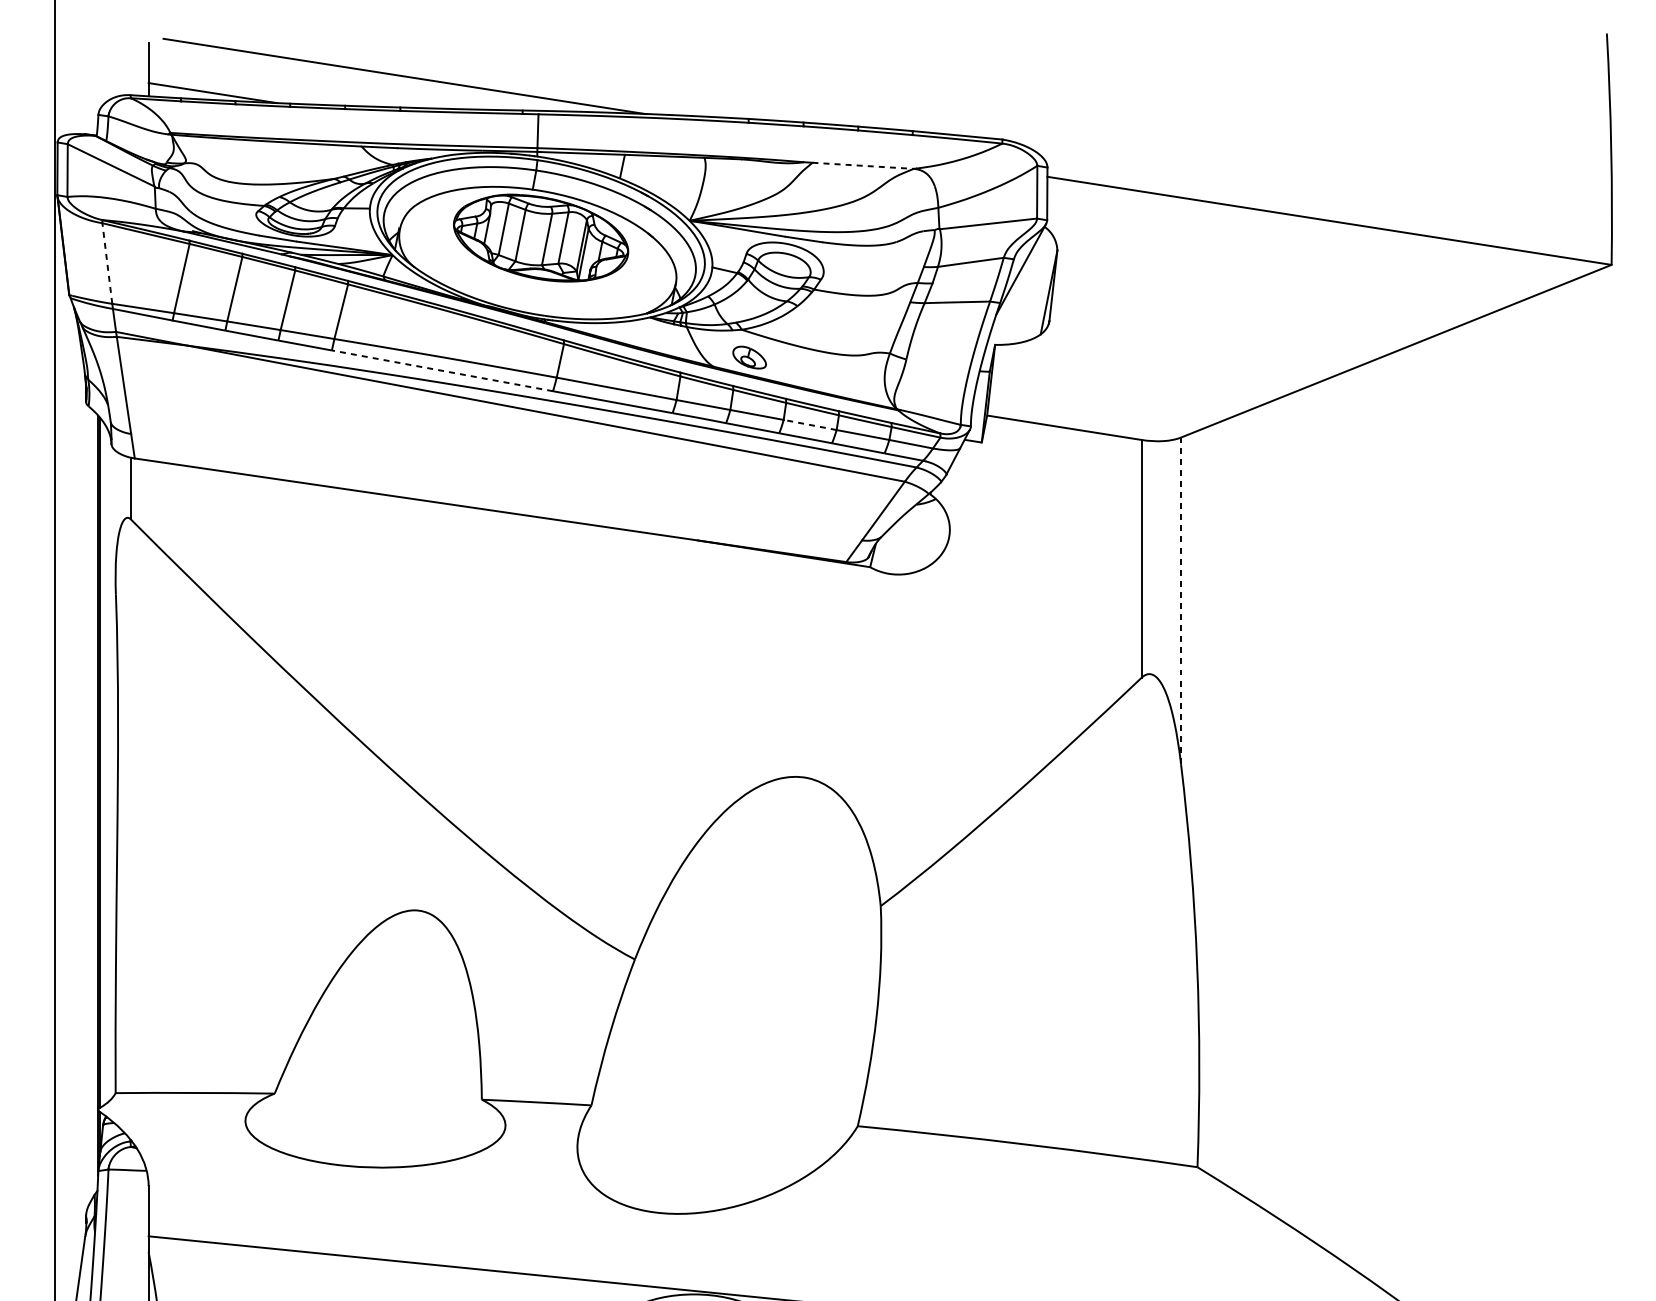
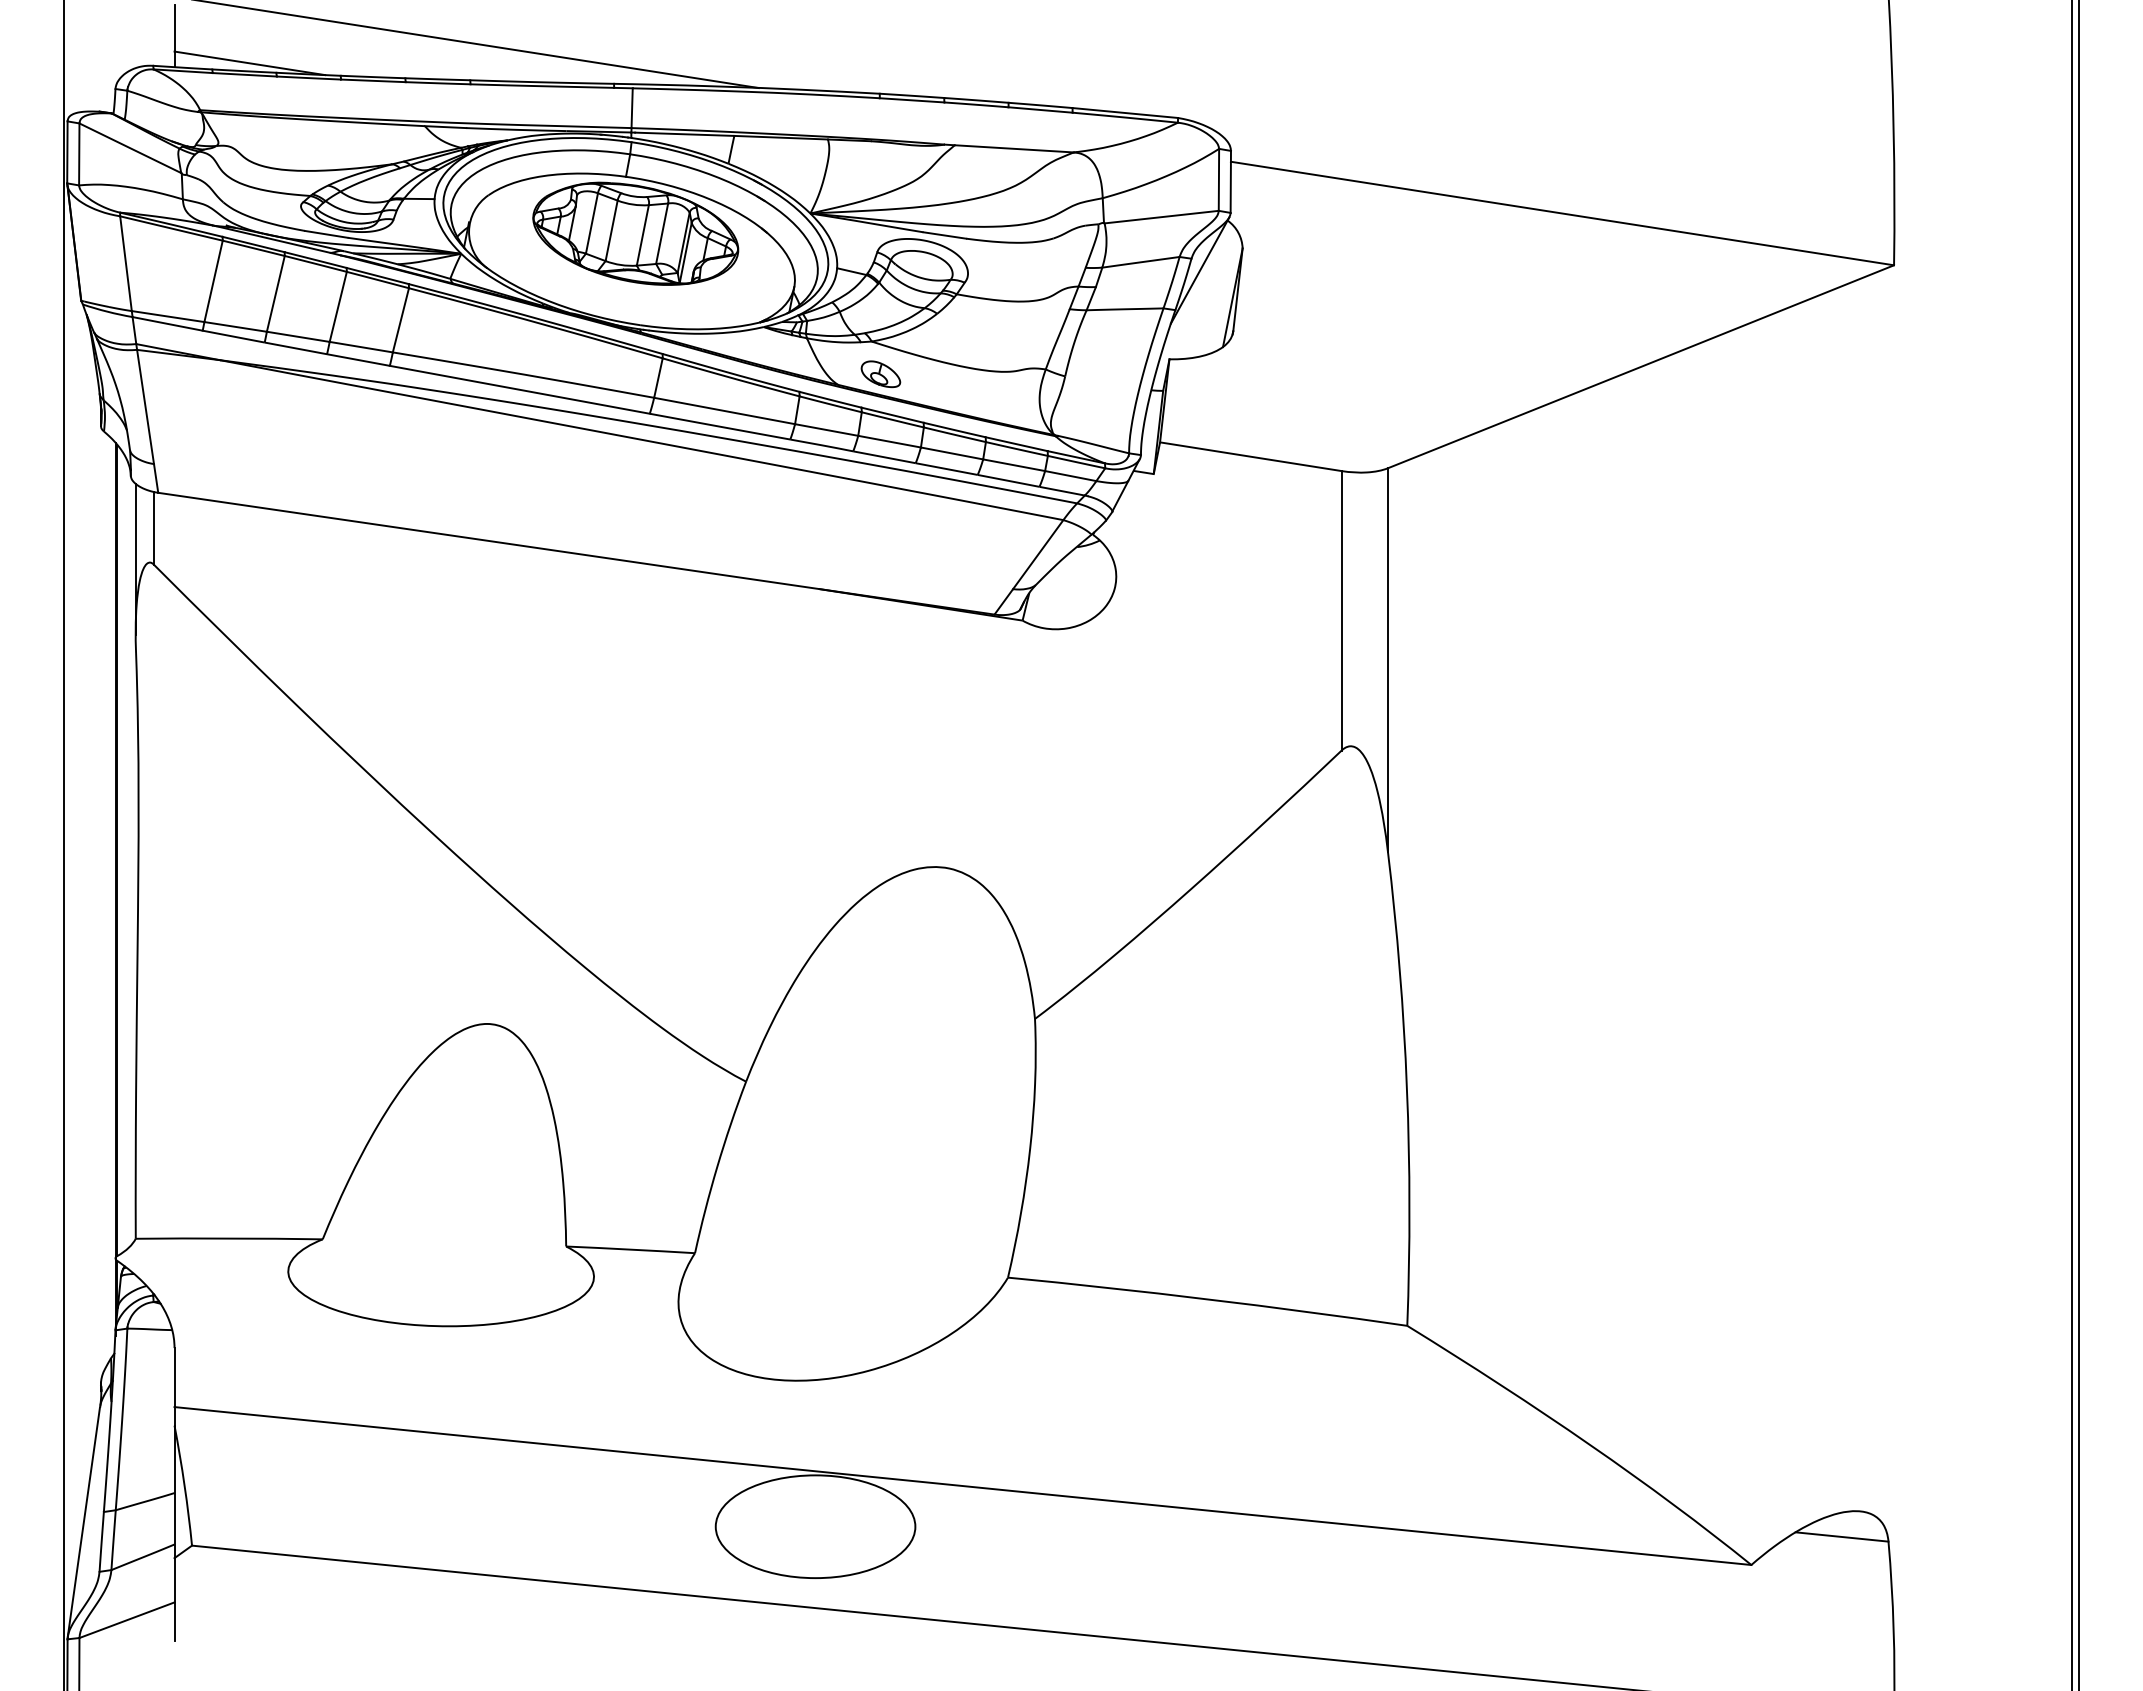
line: (863, 165) -> (1014, 148), dashed -> solid
line: (107, 263) -> (126, 263), dashed -> solid
line: (442, 370) -> (519, 389), dashed -> solid
line: (810, 425) -> (952, 453), dashed -> solid
line: (115, 514) -> (135, 558), added
line: (1180, 601) -> (1387, 660), dashed -> solid

